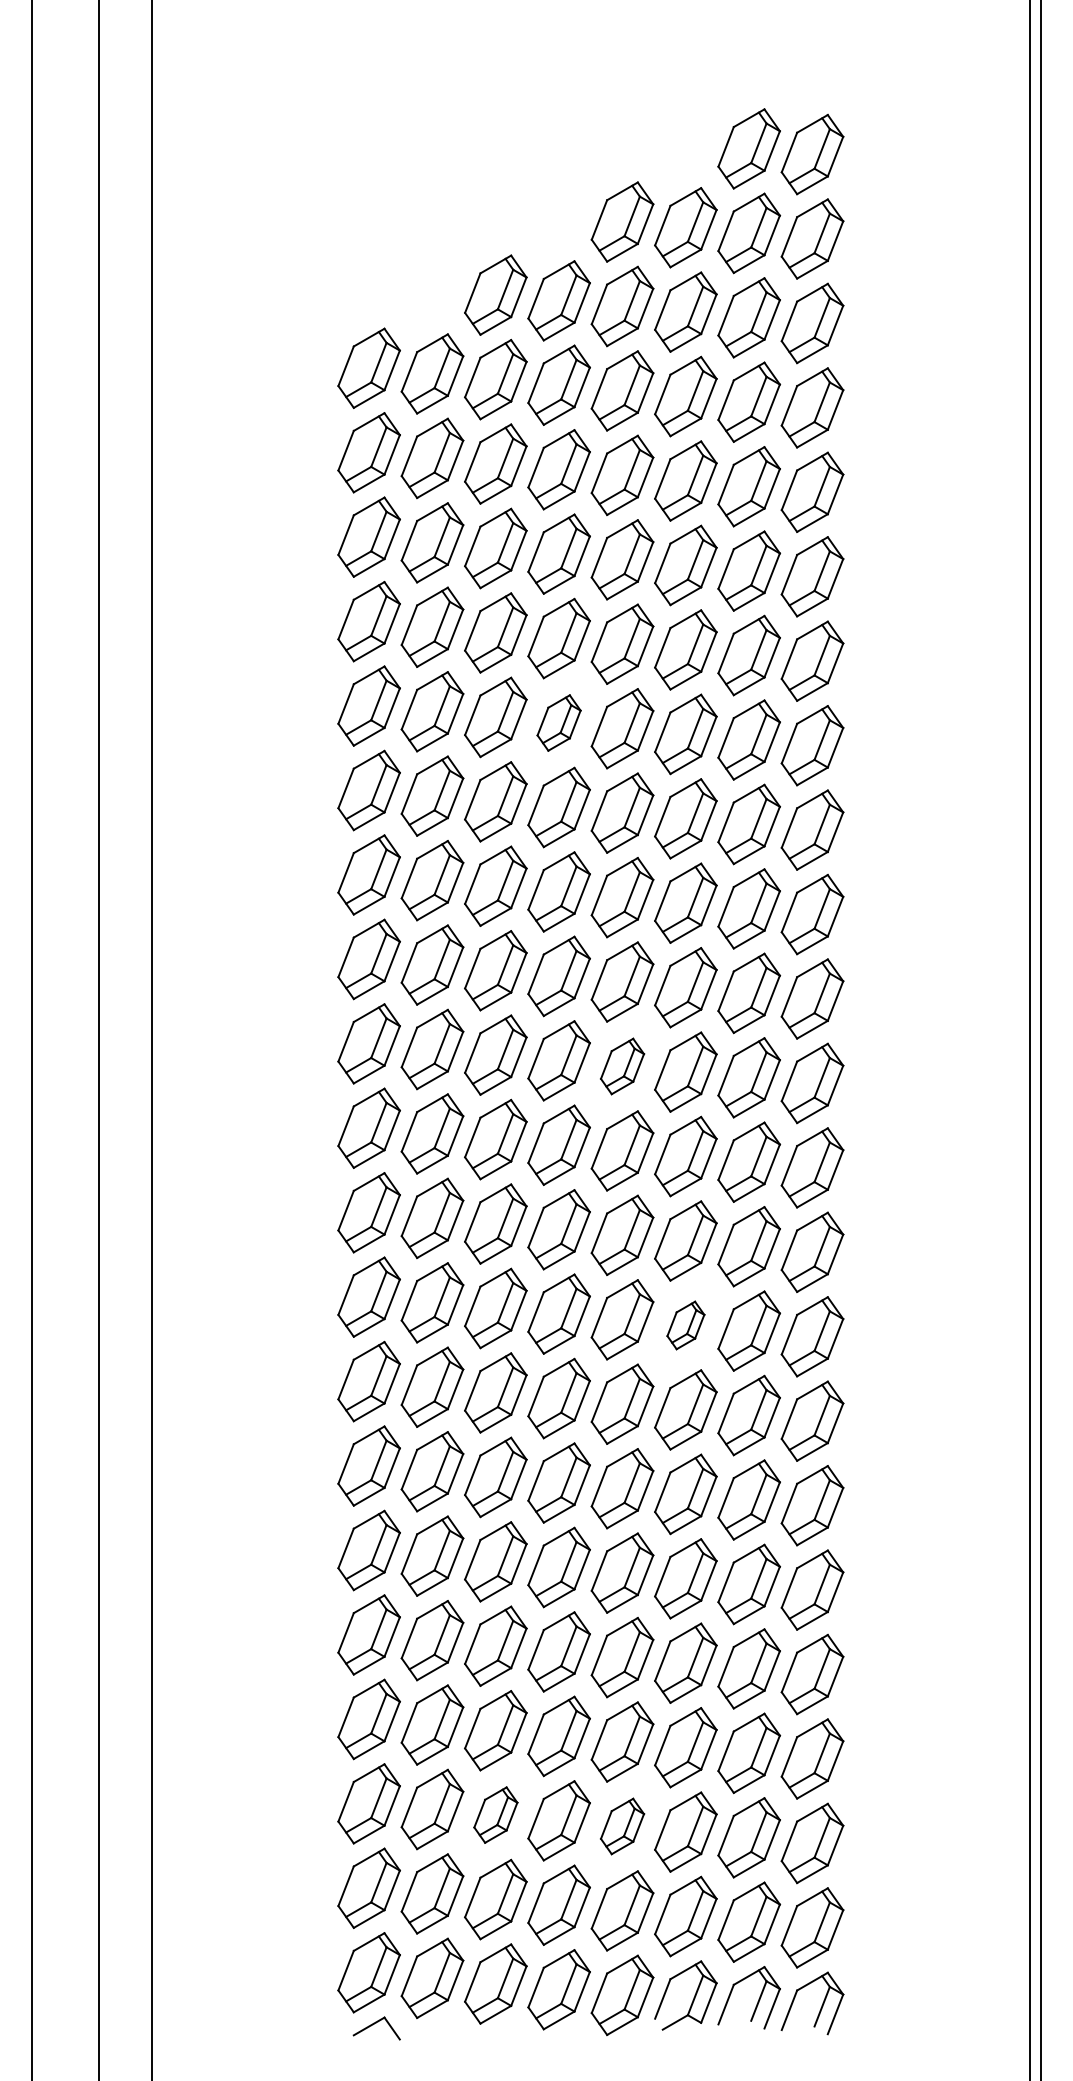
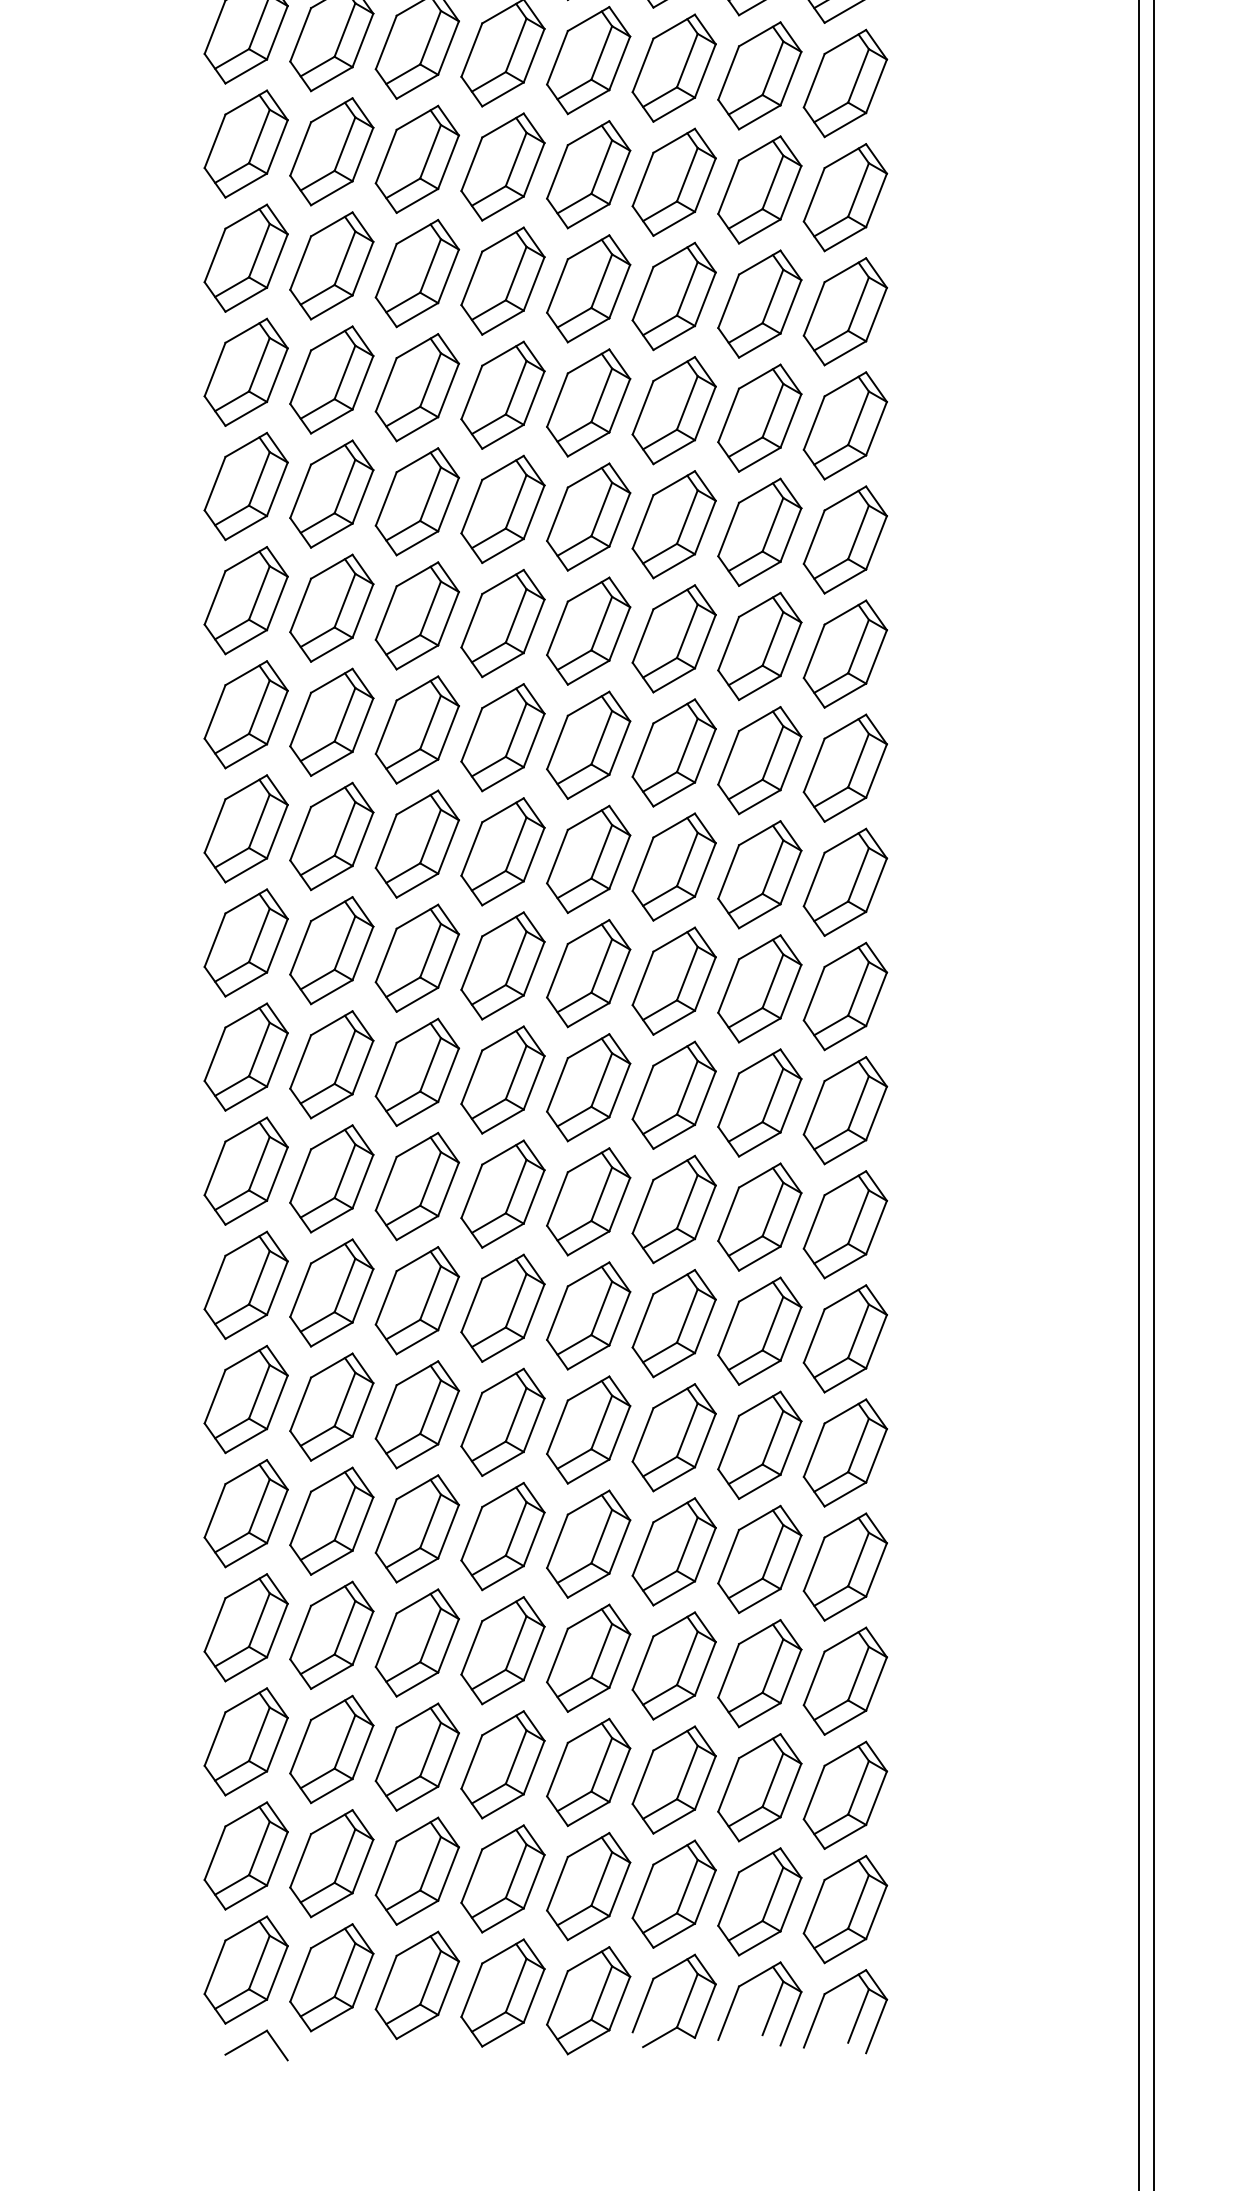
part: (558, 722) -> (502, 280), size x1.43
part: (622, 1066) -> (588, 745), size x1.43
part: (685, 1325) -> (673, 1095), size x1.67
part: (495, 1814) -> (416, 1756), size x1.43
part: (622, 1826) -> (588, 1772), size x1.43

